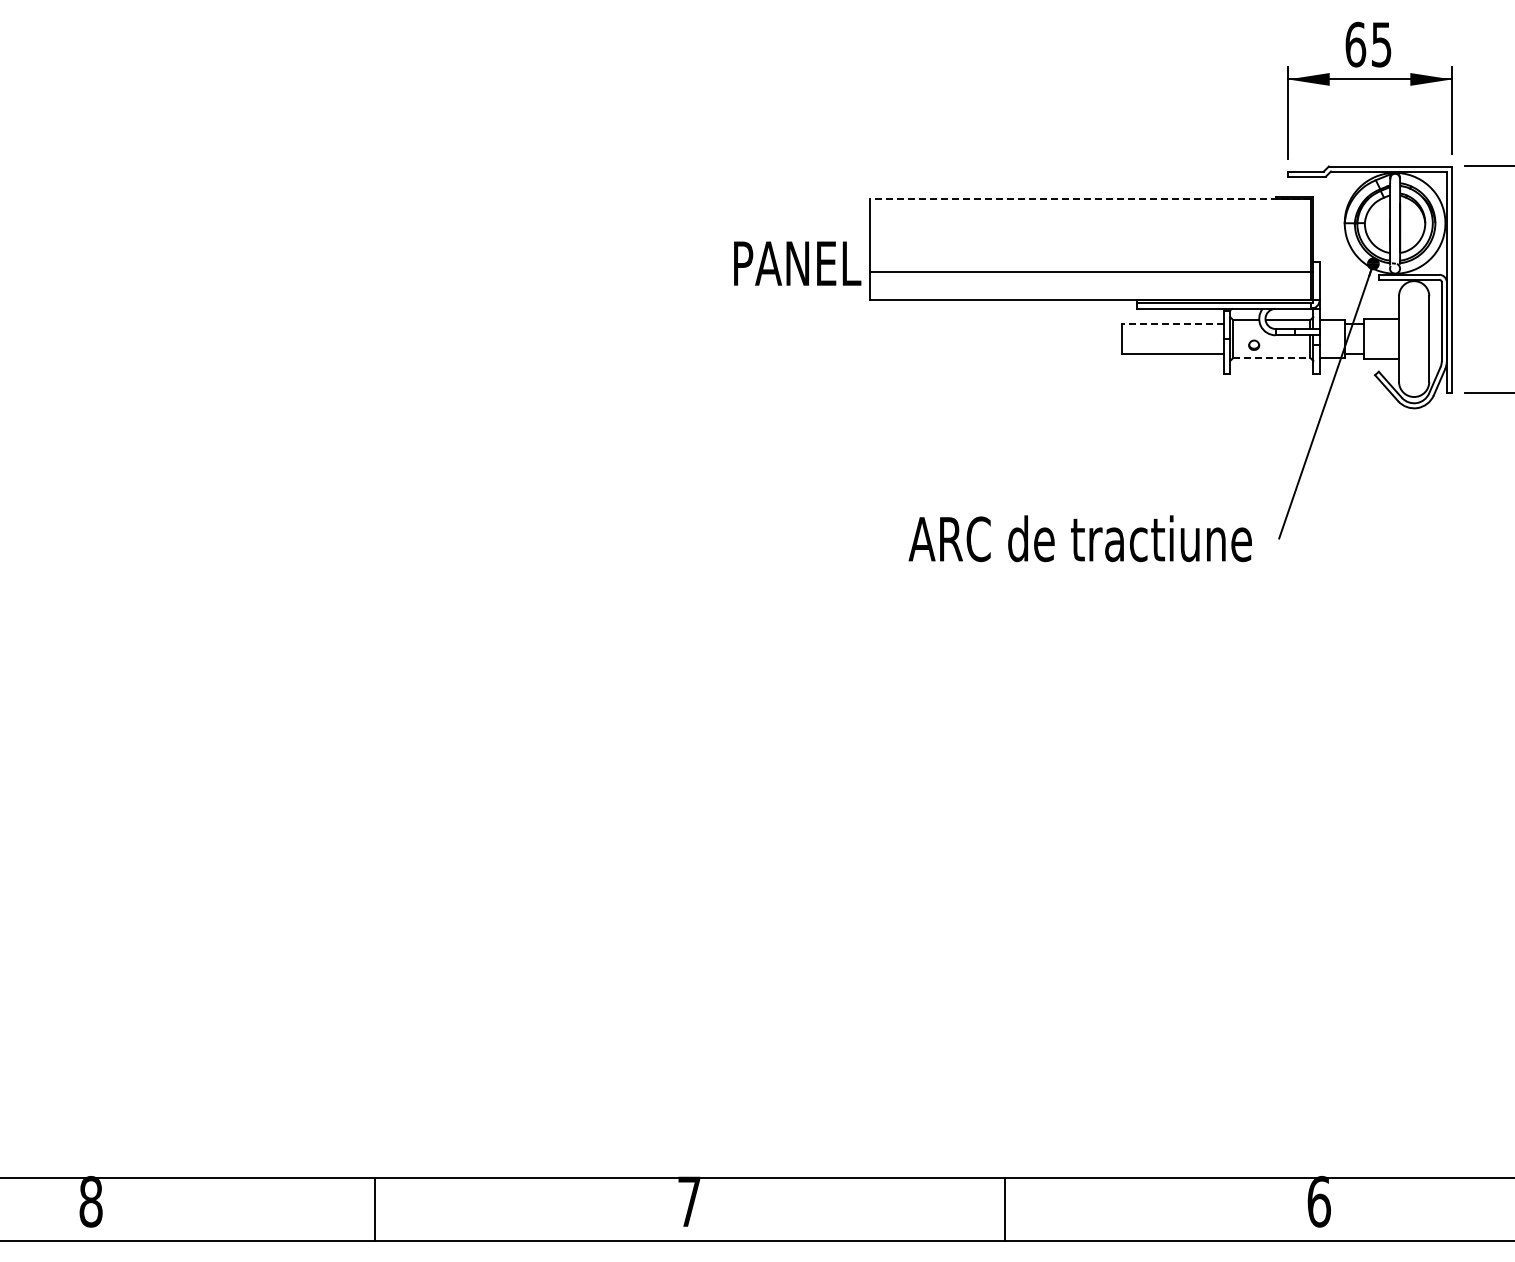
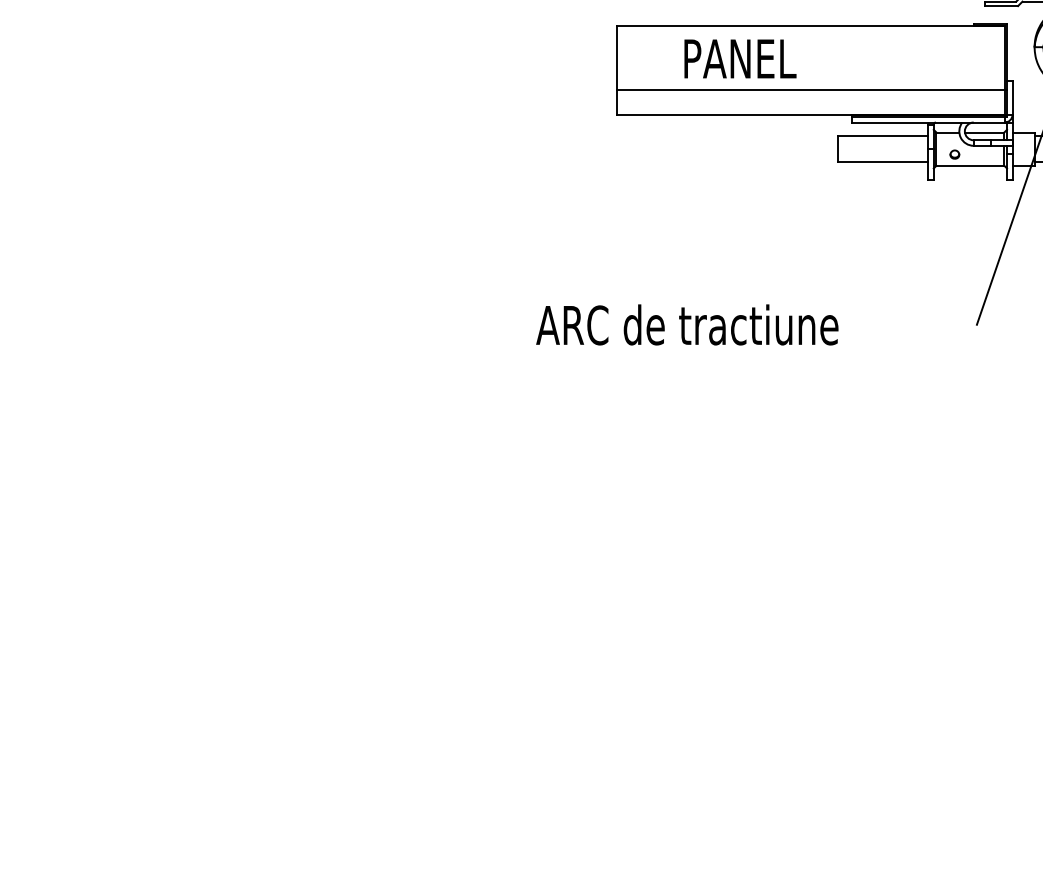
line: (1089, 199) -> (809, 26), dashed -> solid
text: (797, 263) -> (740, 58), moved
line: (1172, 323) -> (882, 135), dashed -> solid
line: (1271, 357) -> (970, 165), dashed -> solid
text: (1079, 538) -> (686, 324), moved

